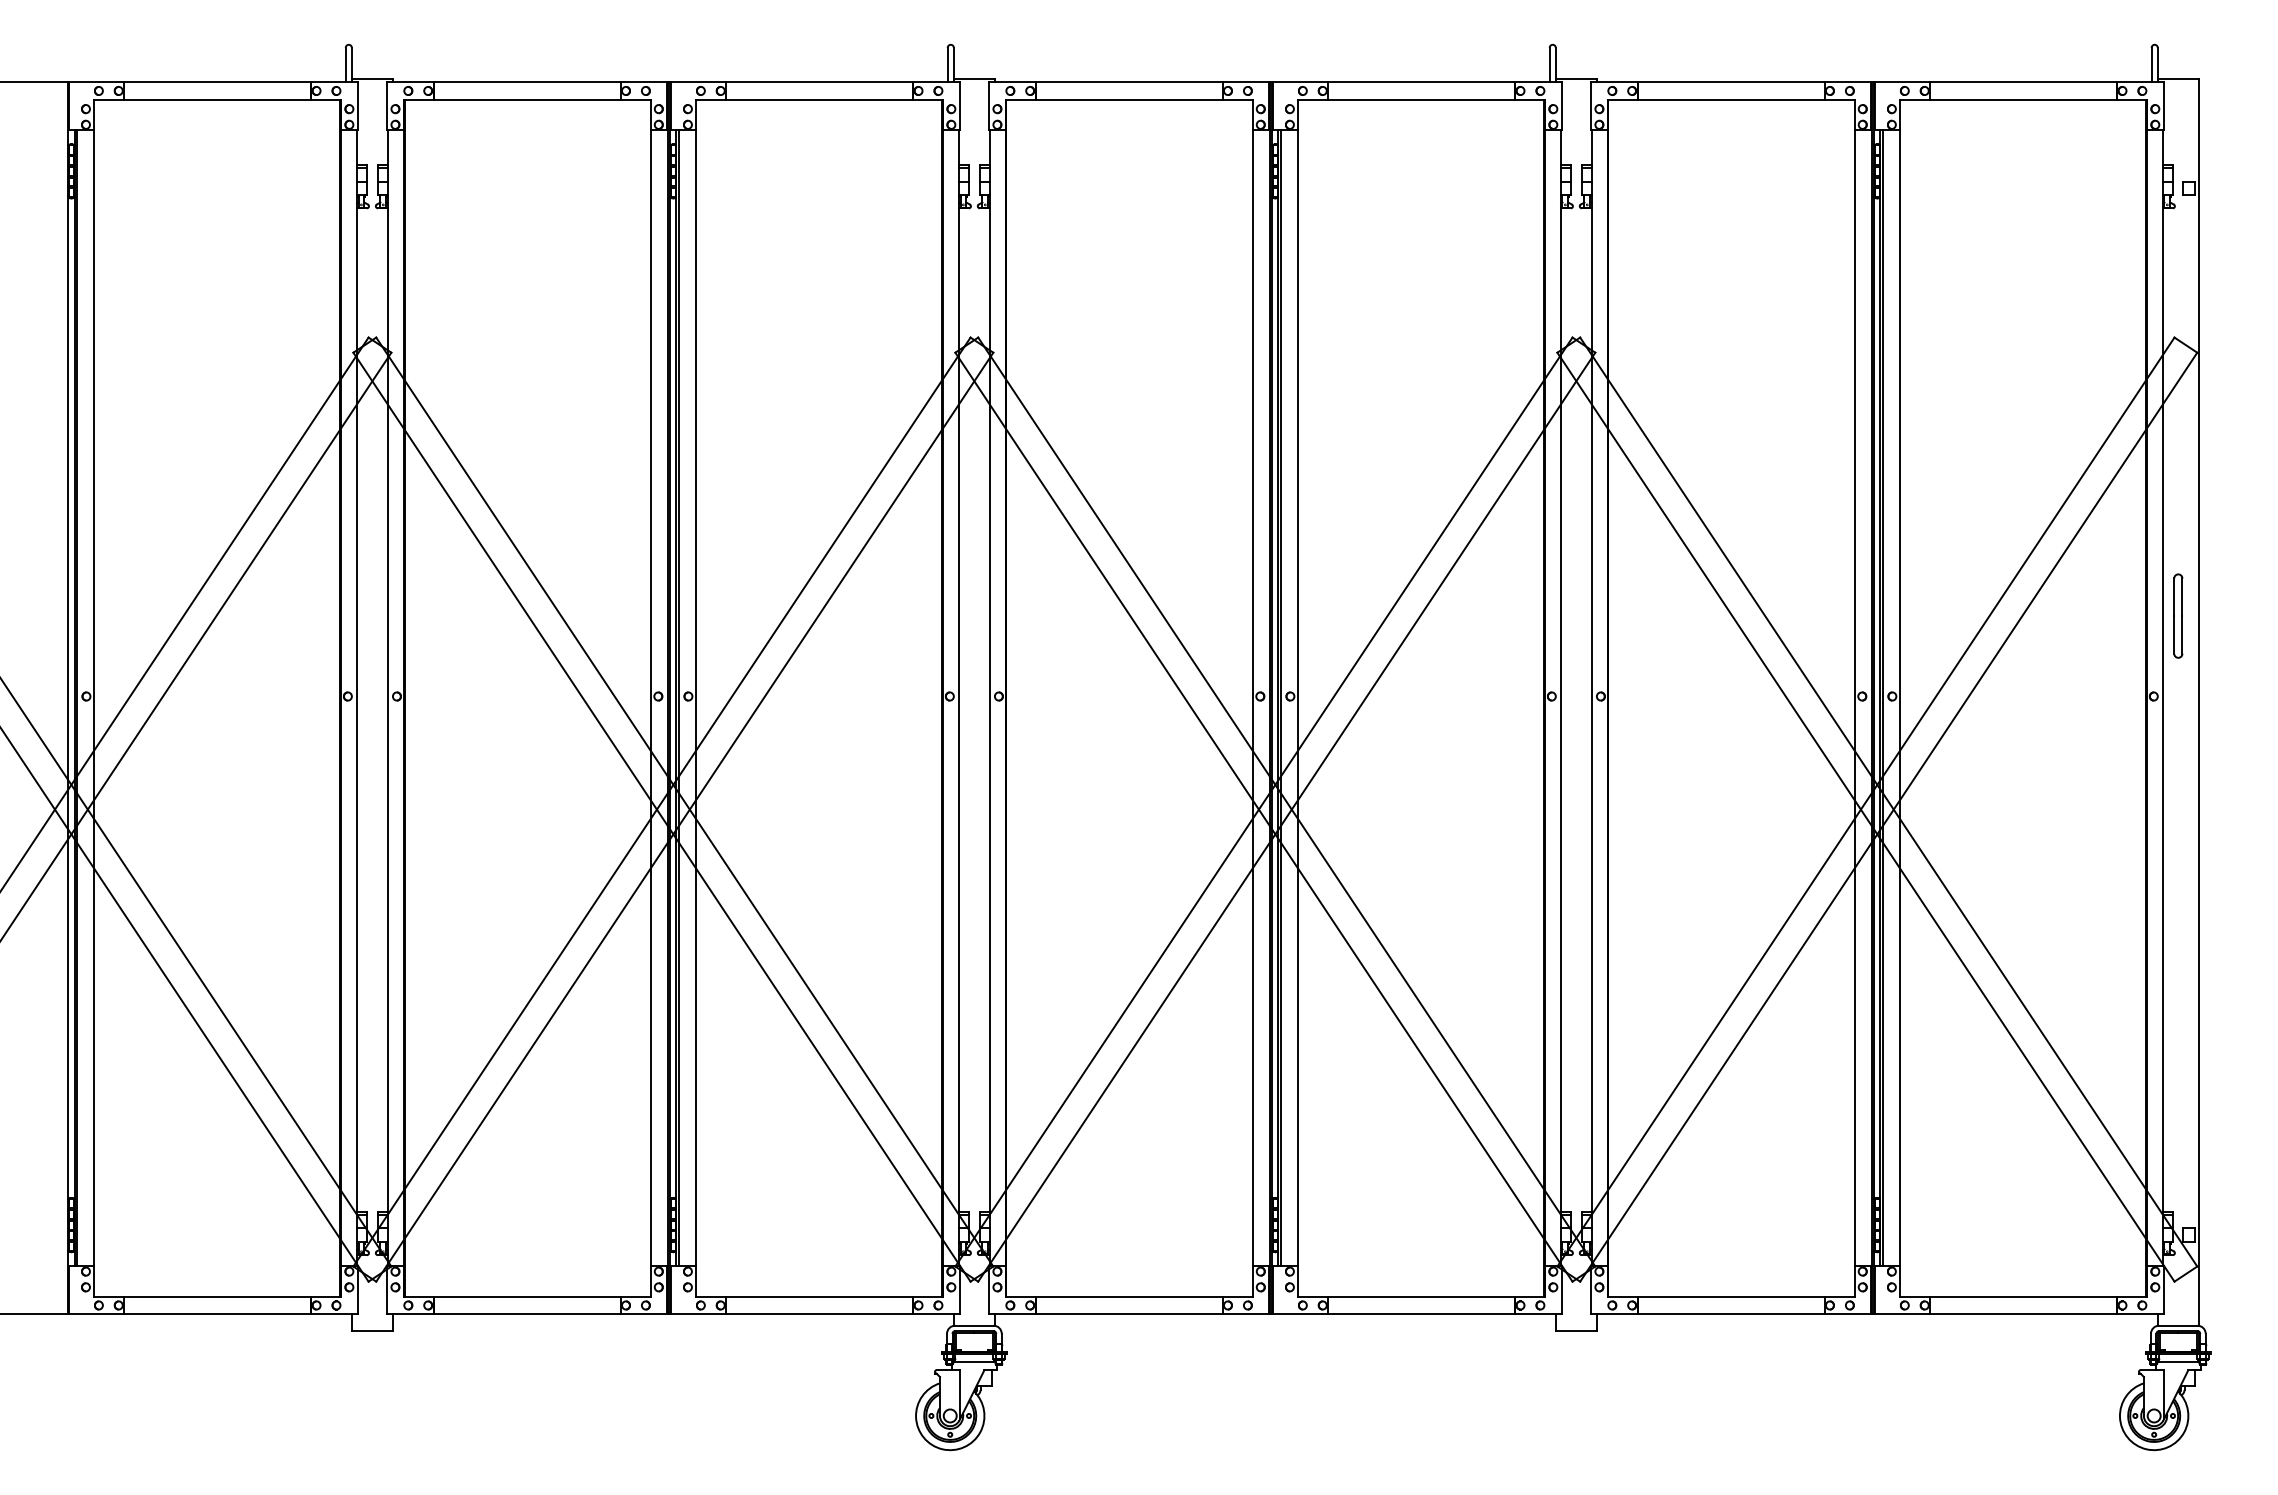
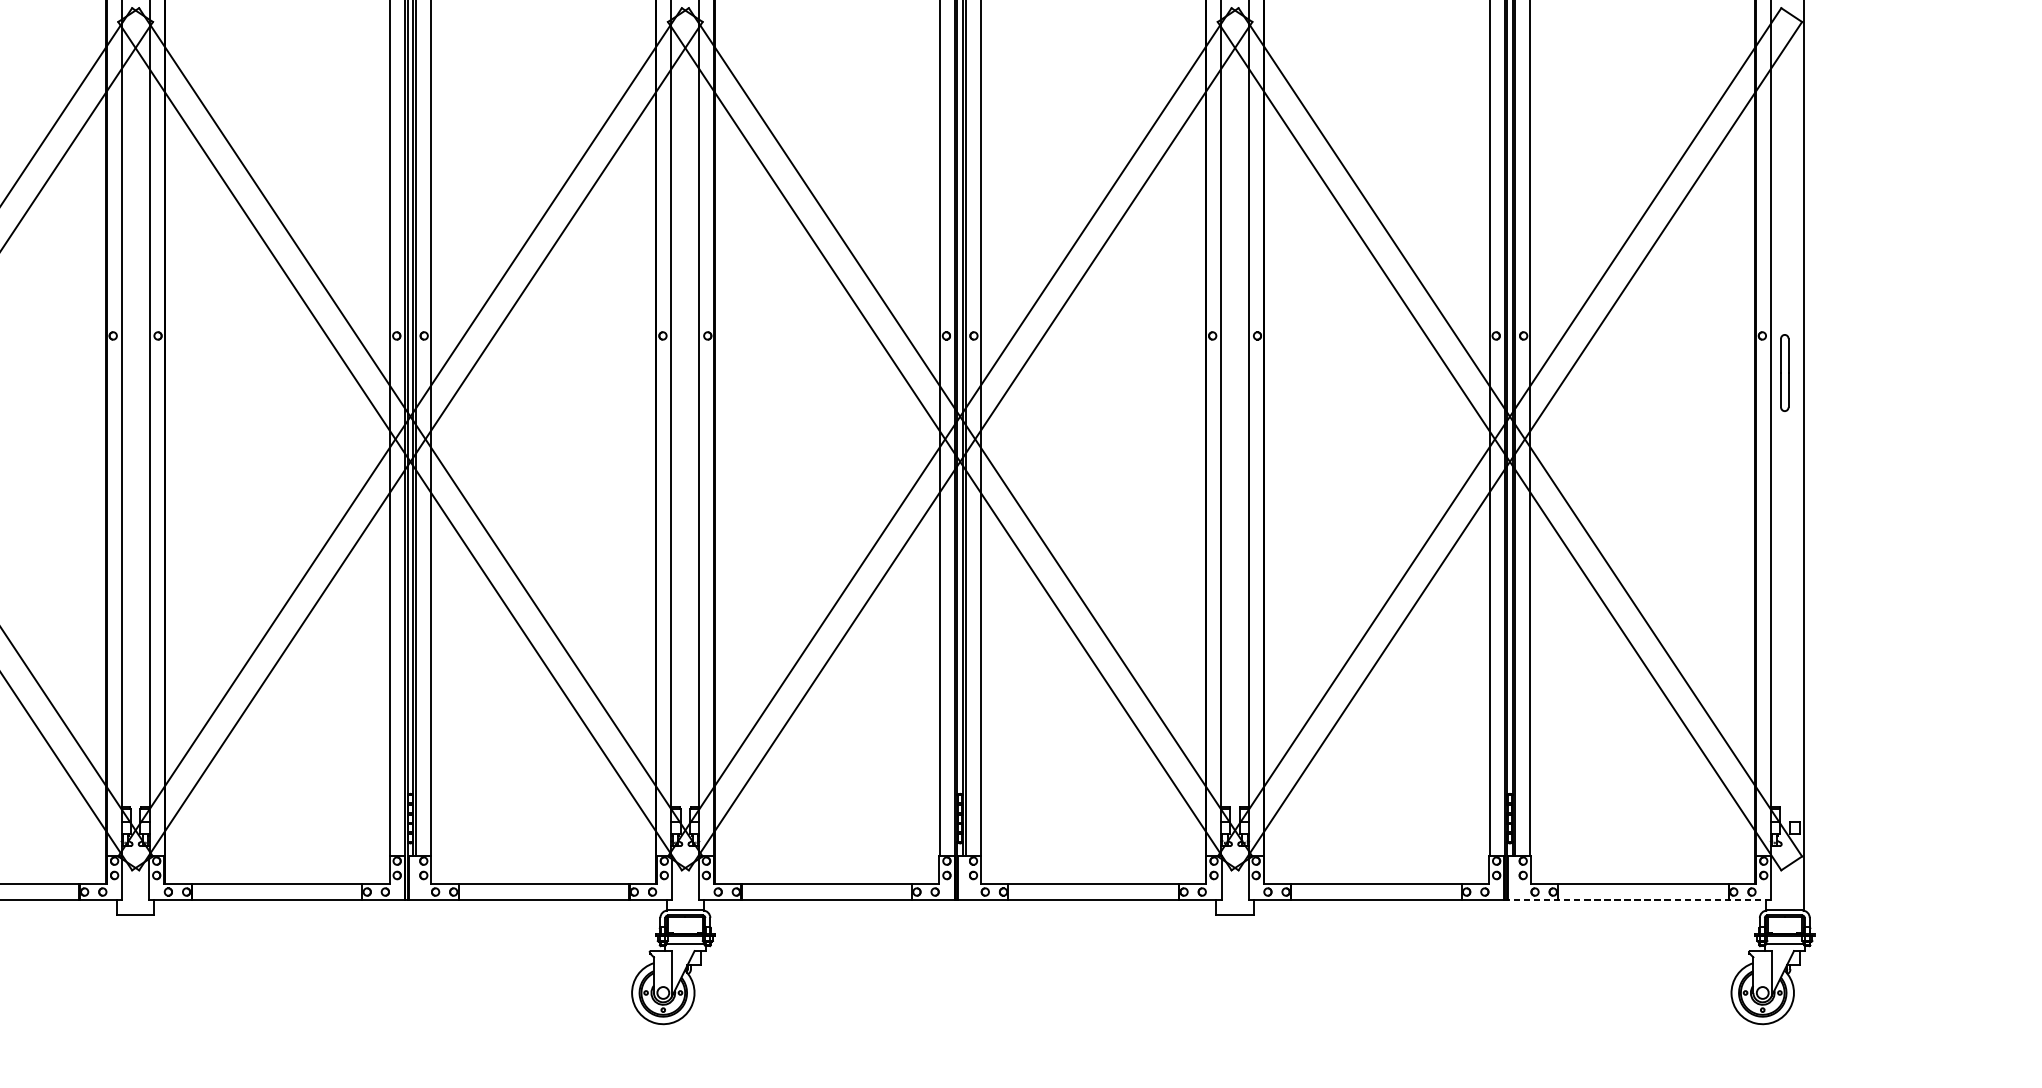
part: (2178, 615) -> (1784, 372), moved
line: (2018, 1314) -> (1638, 900), solid -> dashed

